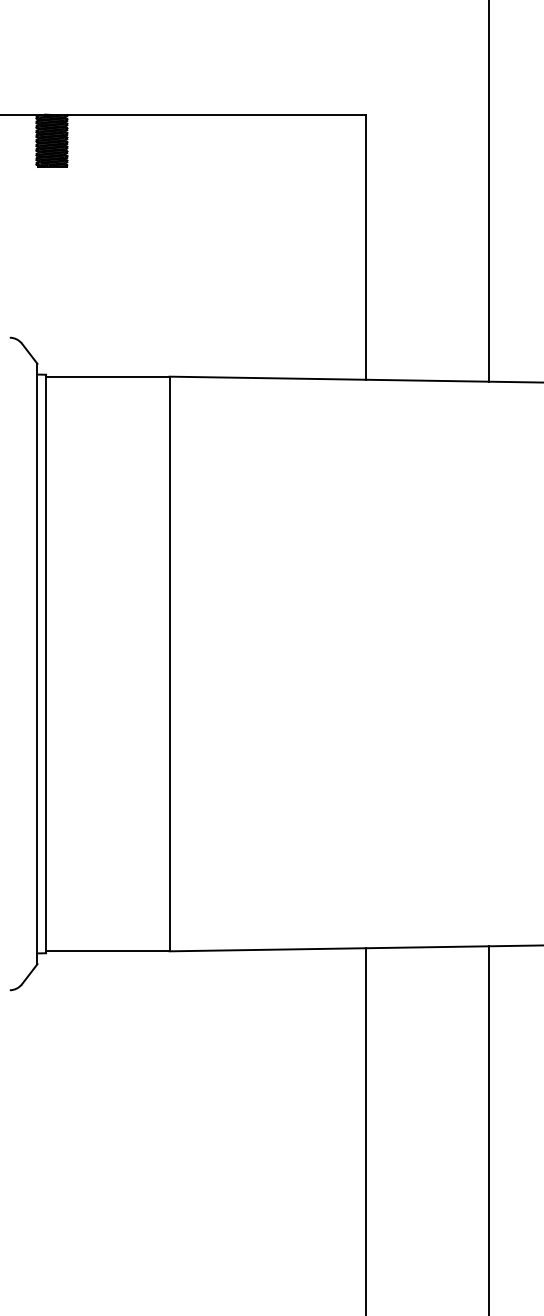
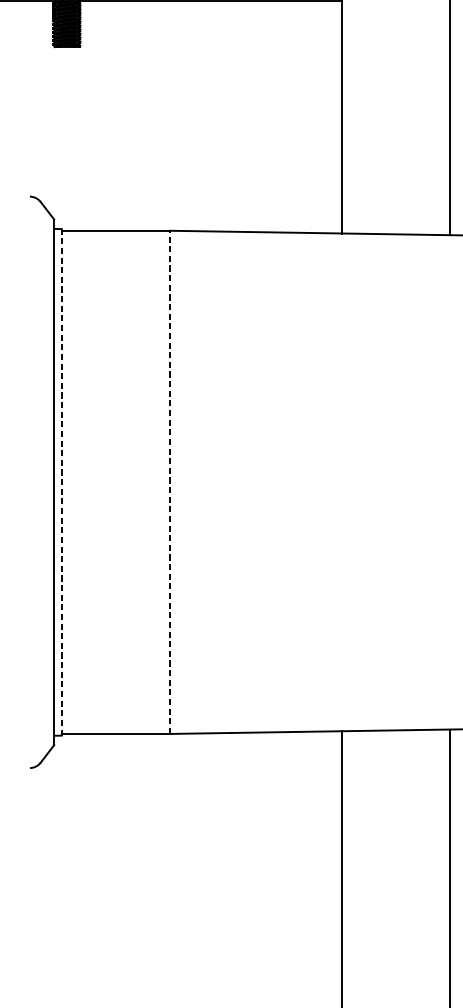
line: (46, 663) -> (62, 481), solid -> dashed
line: (169, 663) -> (169, 481), solid -> dashed

